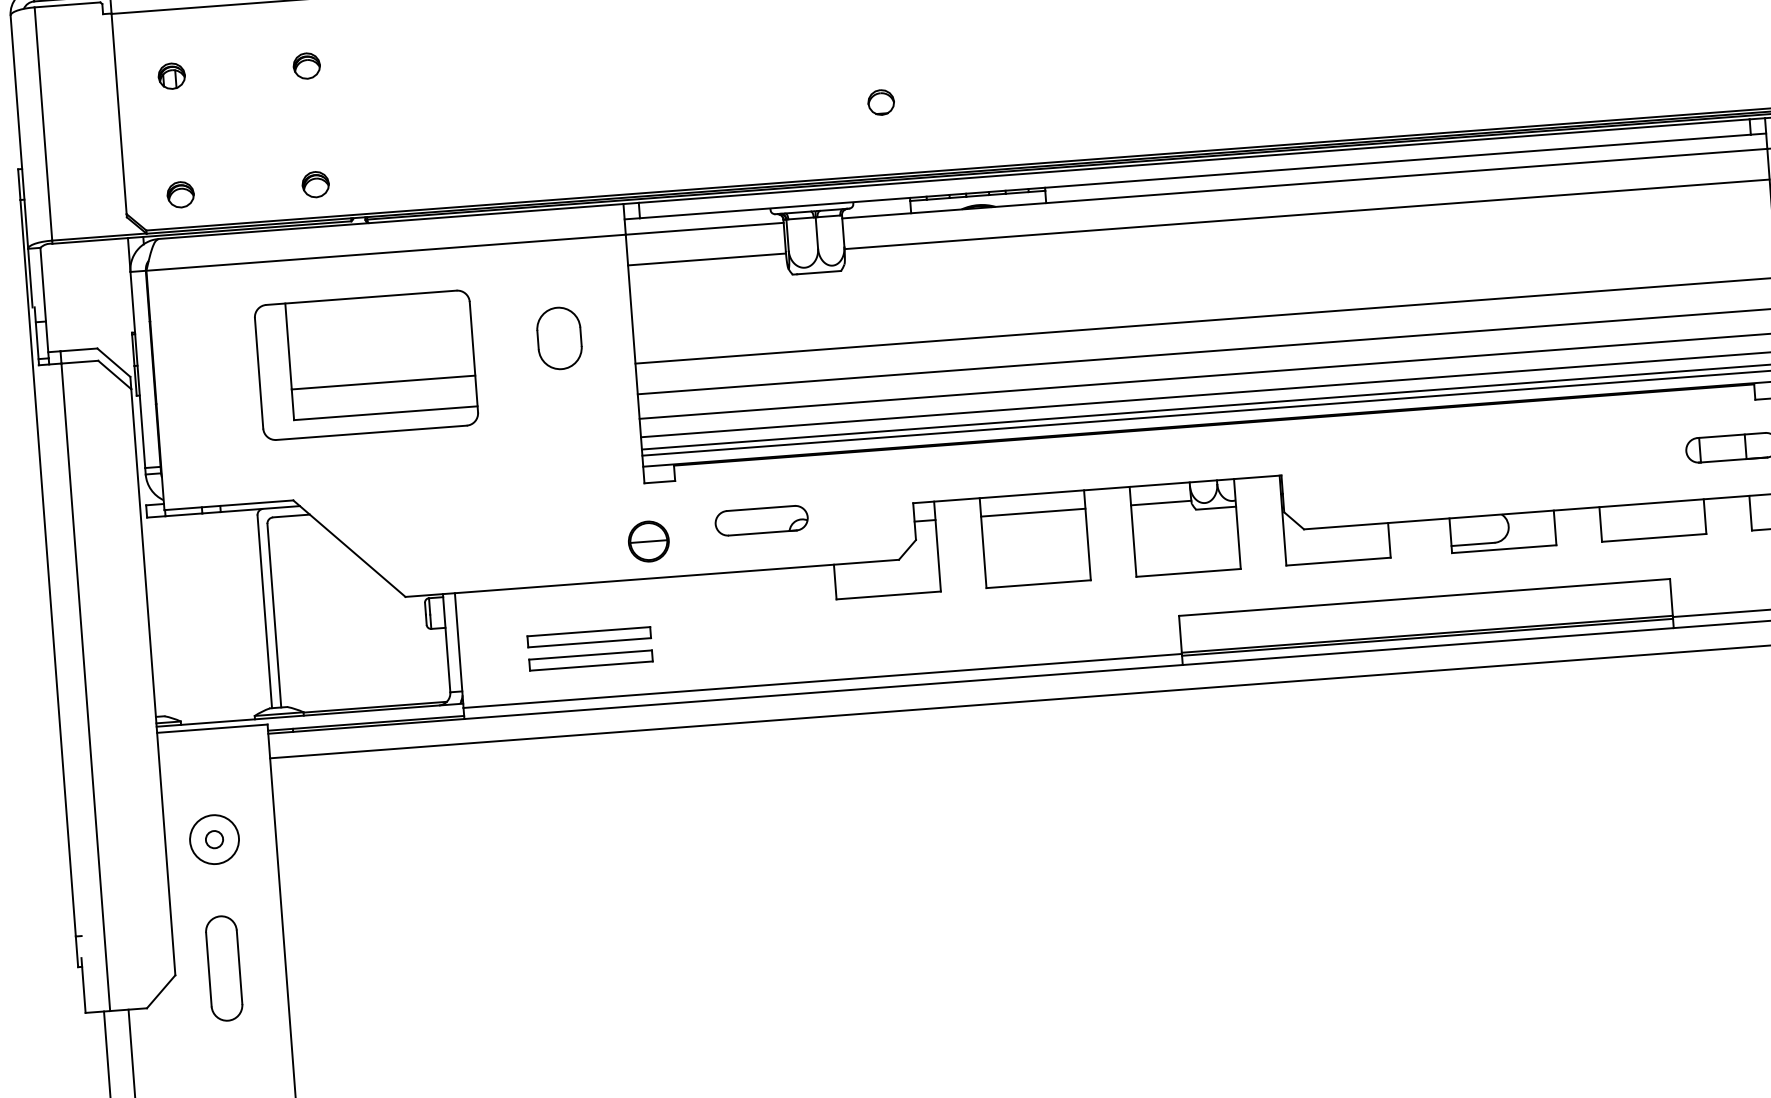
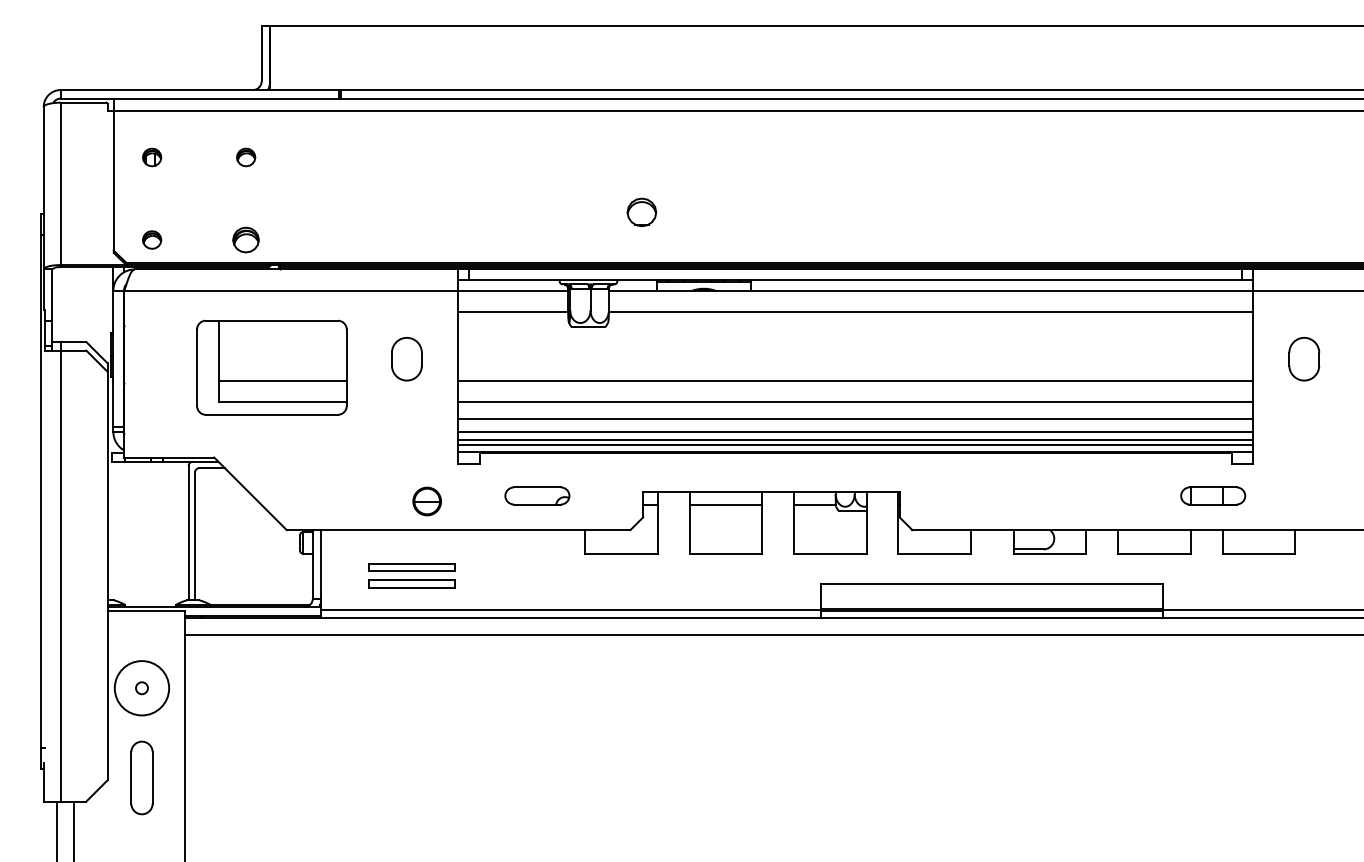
part: (880, 102) -> (641, 212), size x1.6
part: (316, 183) -> (246, 239), size x1.4
part: (647, 541) -> (426, 501), moved
circle: (213, 840) -> (141, 688), size x1.6

